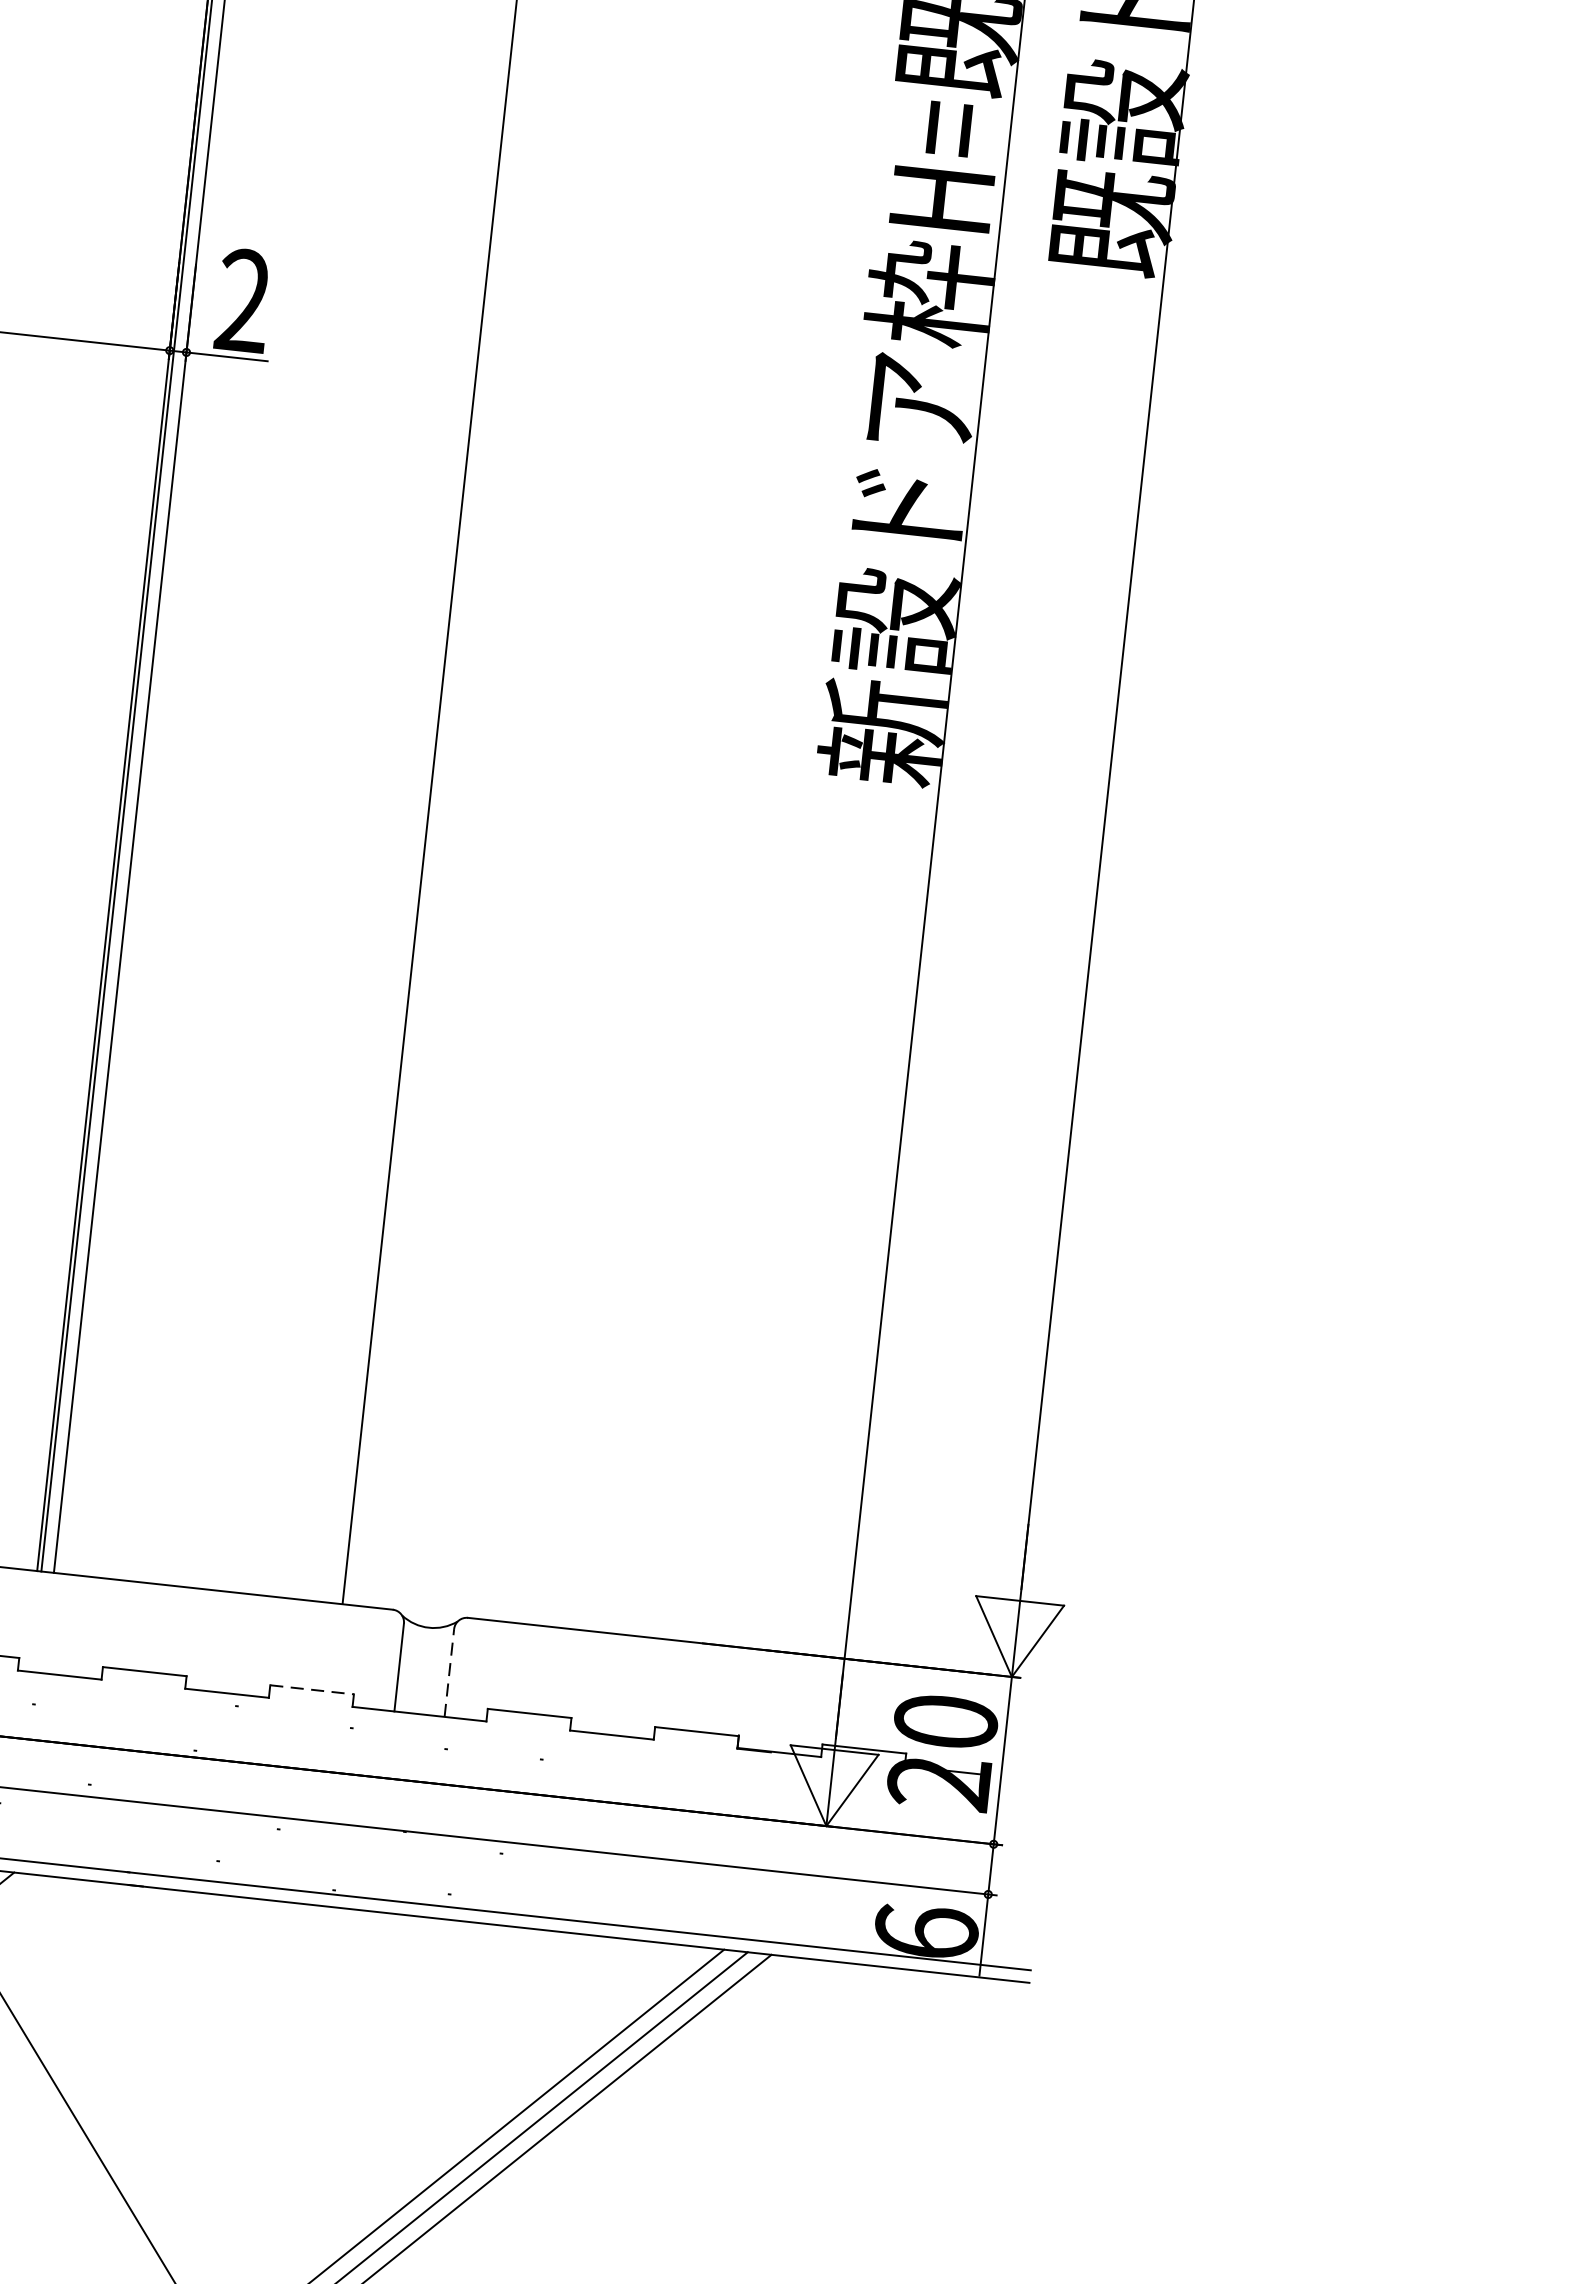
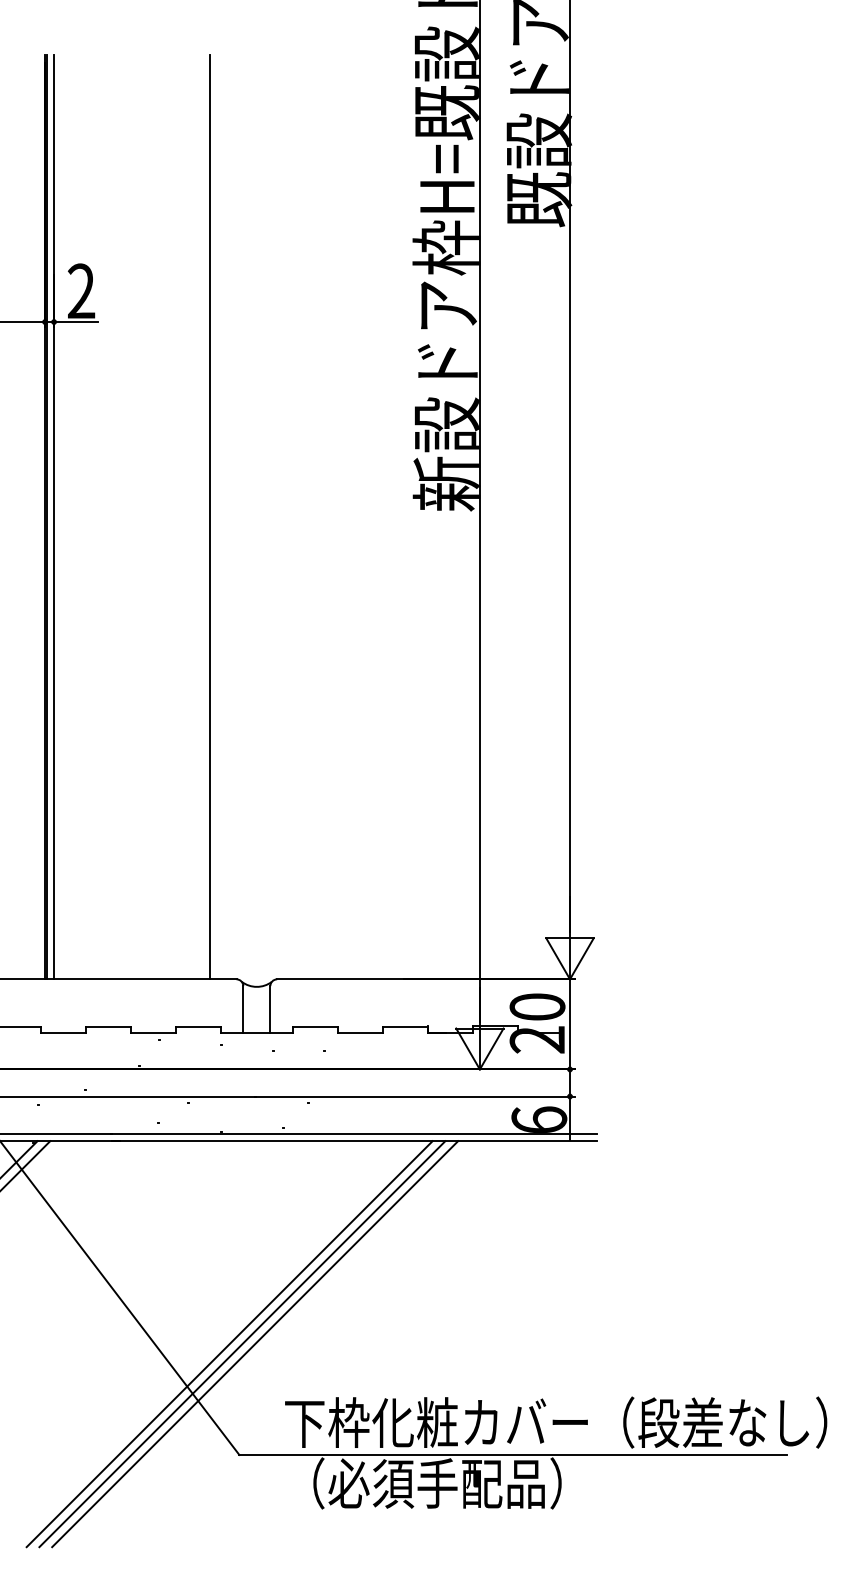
line: (449, 1672) -> (270, 1009), dashed -> solid
line: (312, 1689) -> (198, 1026), dashed -> solid

